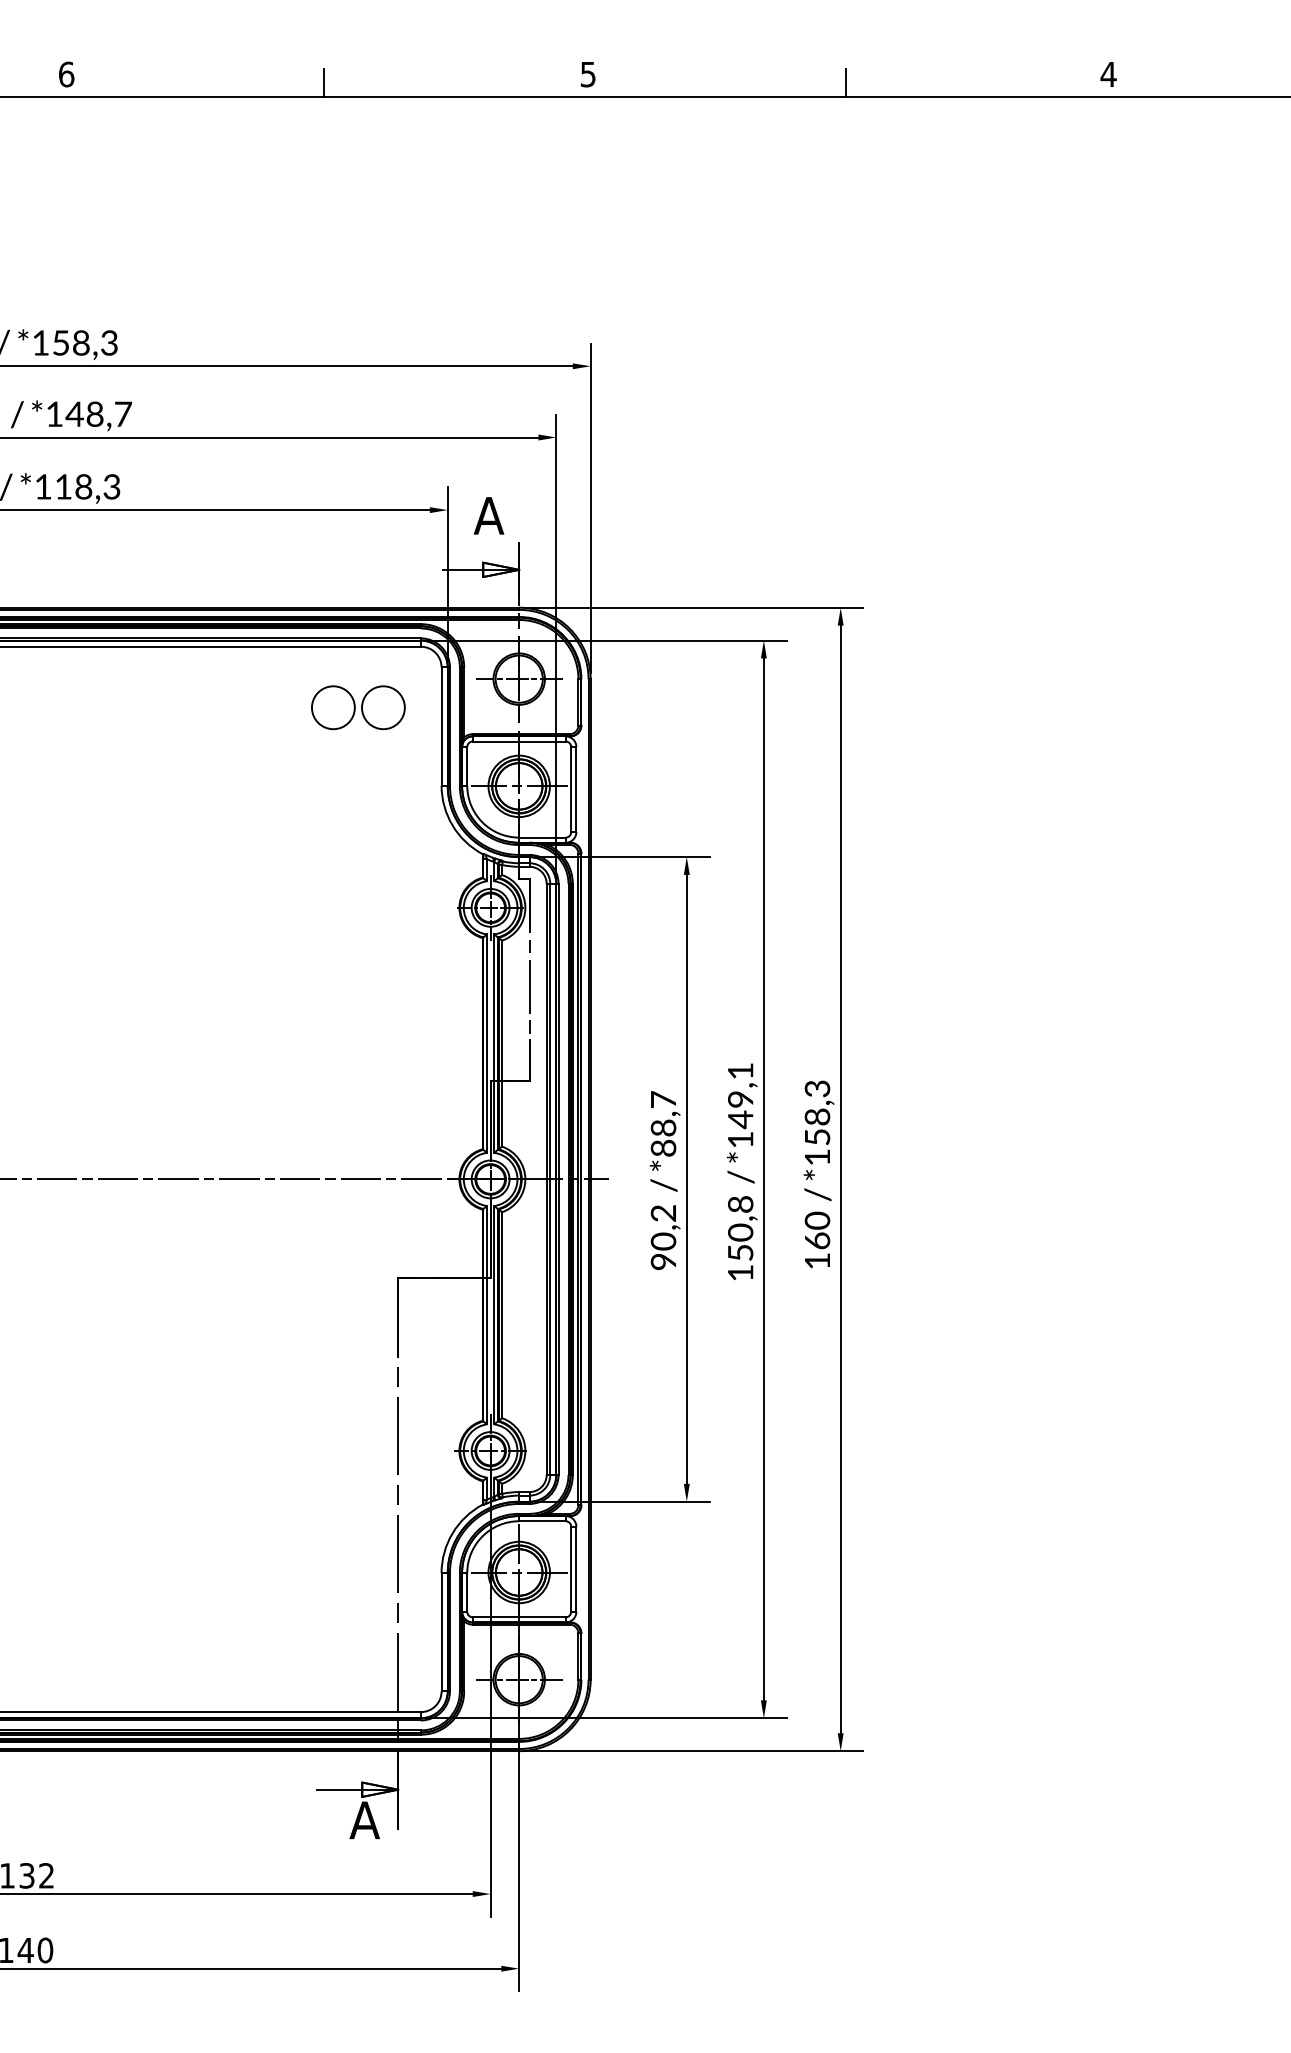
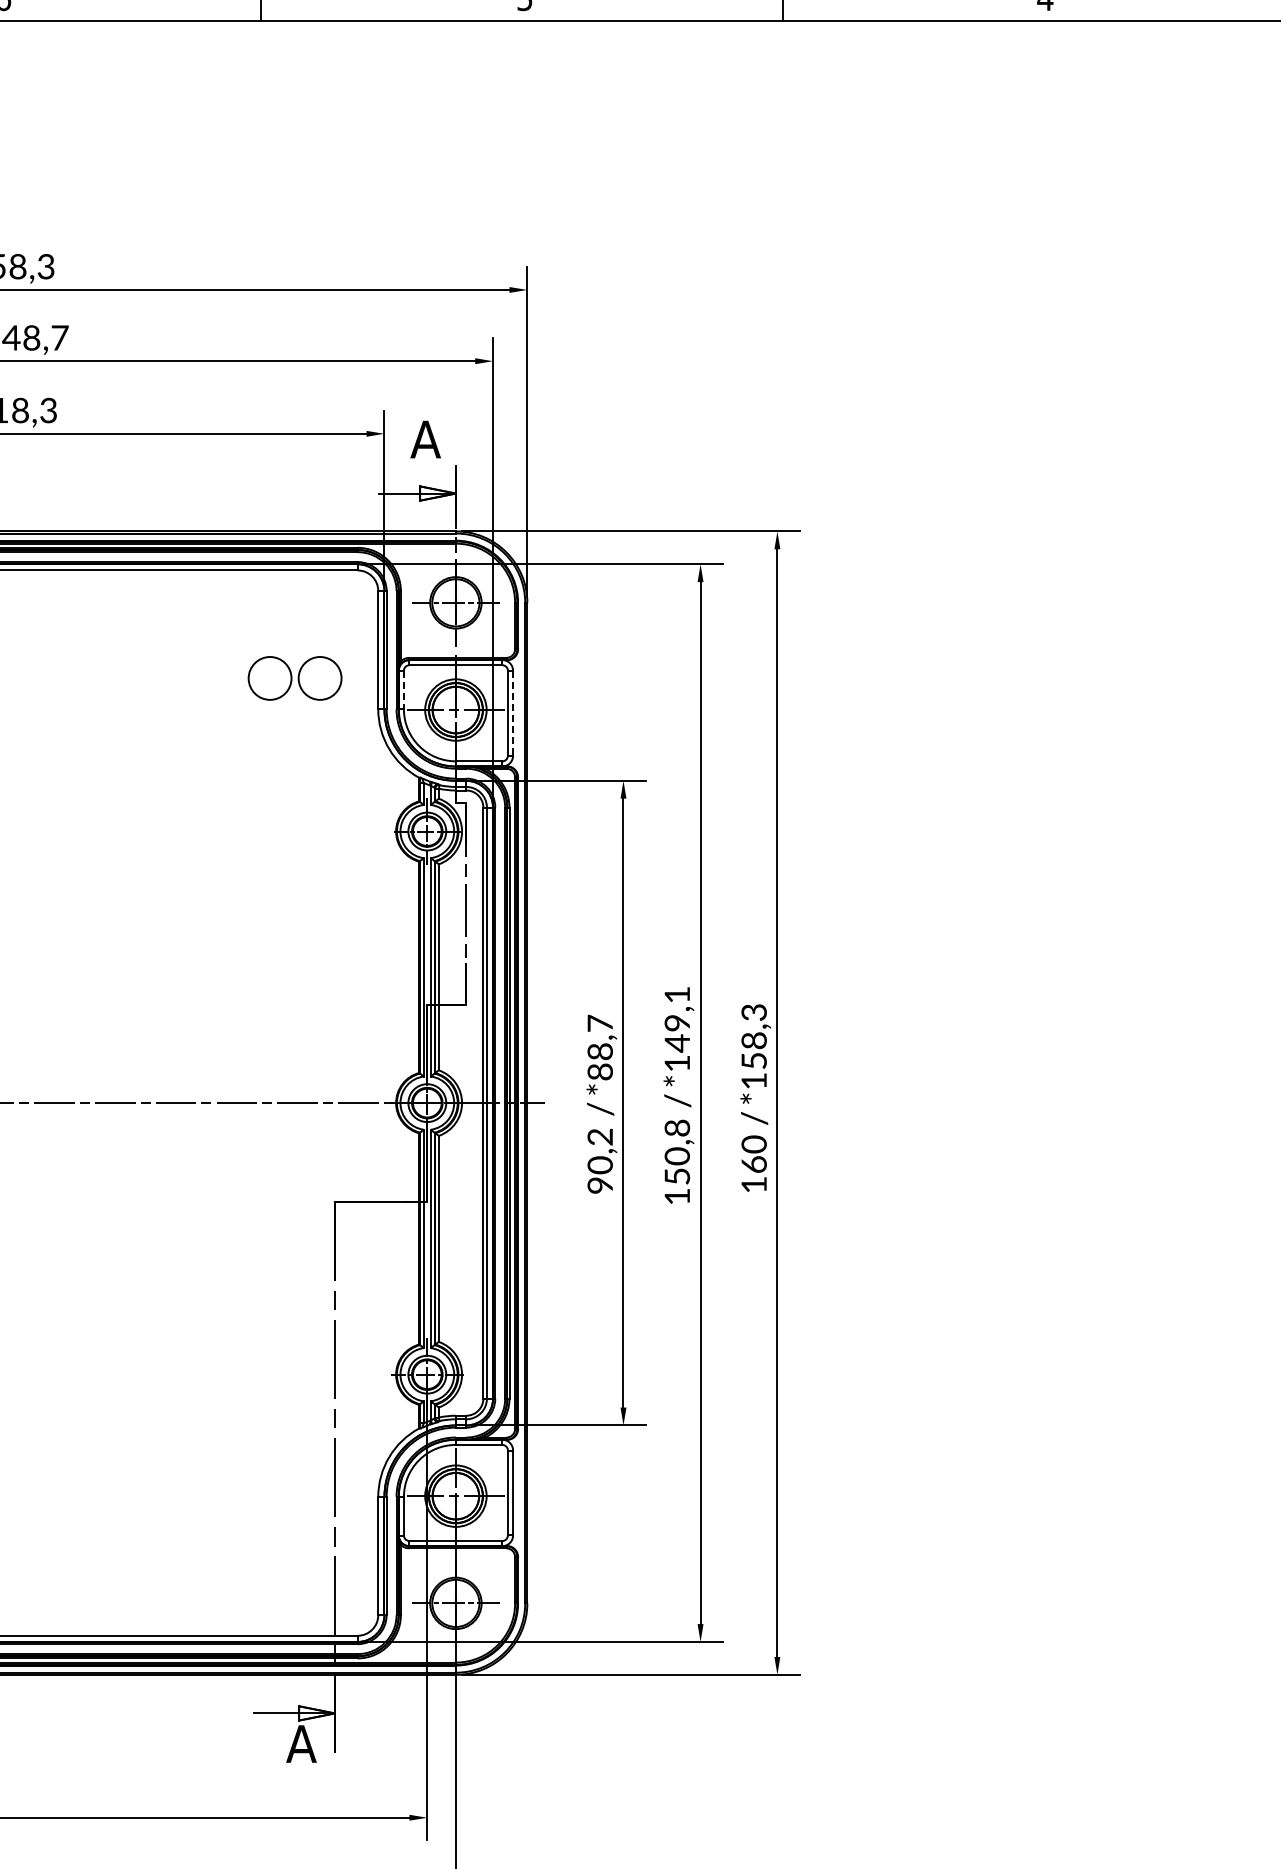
part: (358, 707) -> (295, 678), moved
line: (467, 766) -> (404, 690), solid -> dashed
line: (576, 790) -> (513, 714), solid -> dashed

